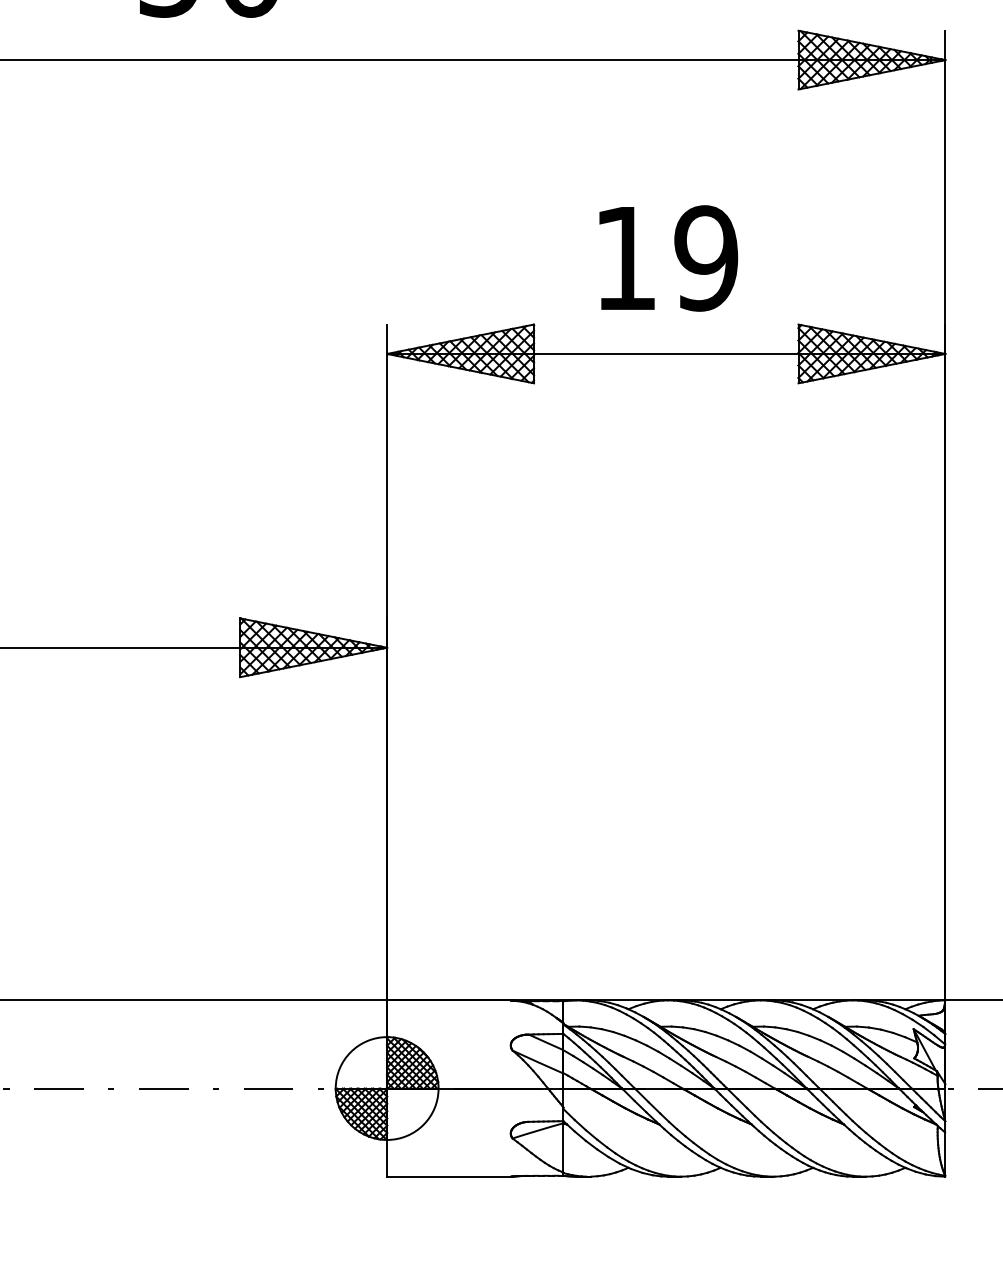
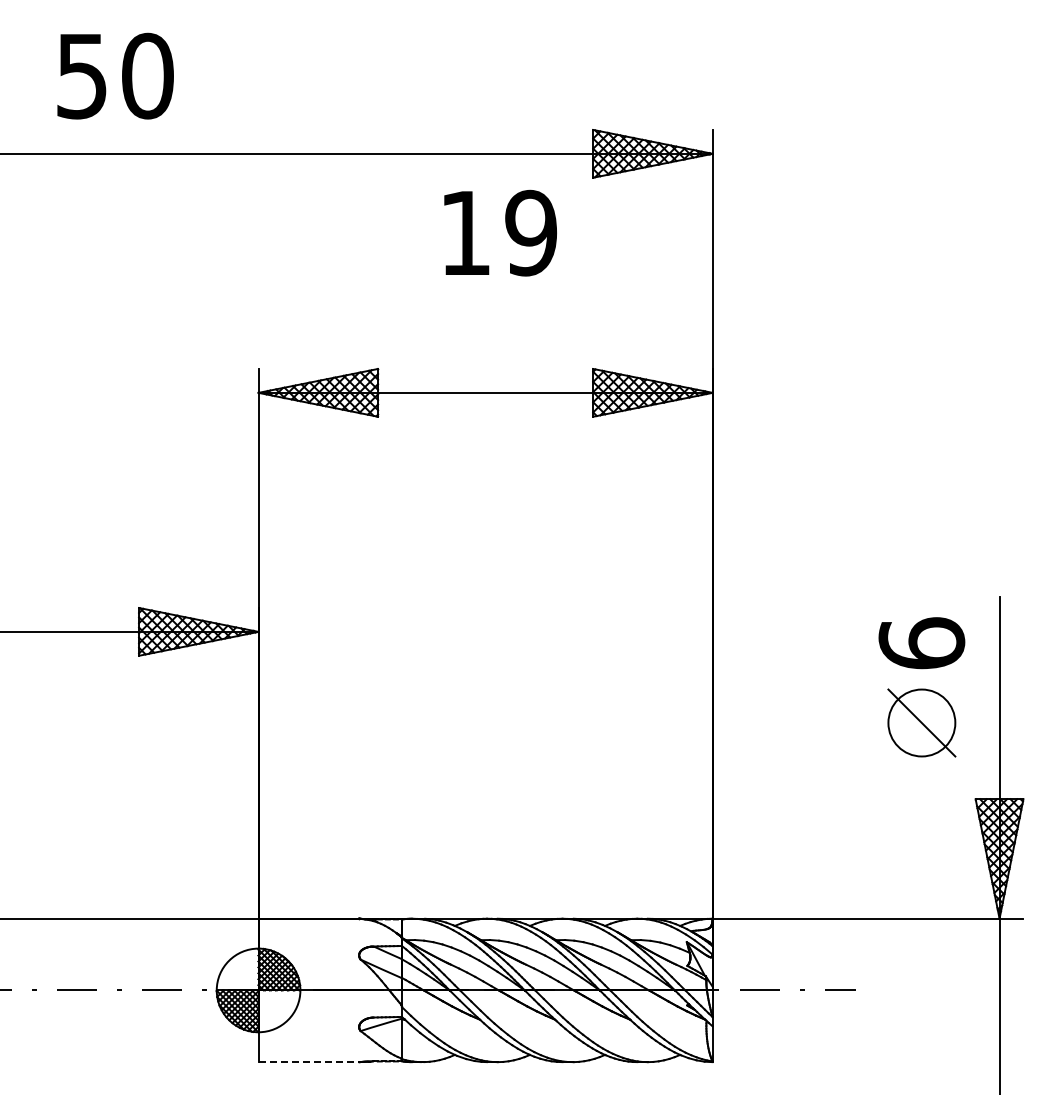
text: (668, 257) -> (500, 232), moved
line: (449, 1177) -> (309, 1062), solid -> dashed

